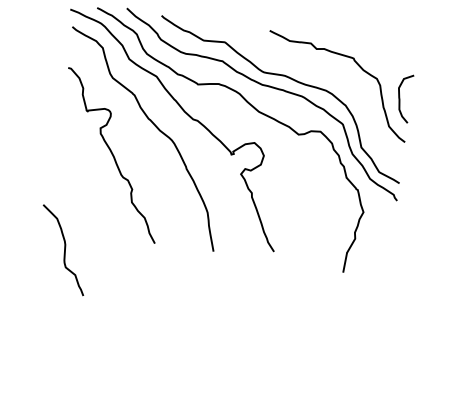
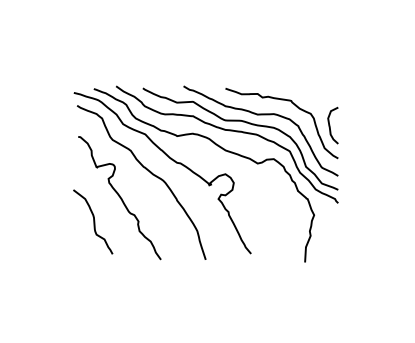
curve: (310, 72) -> (260, 115), added
curve: (64, 249) -> (93, 221), moved

